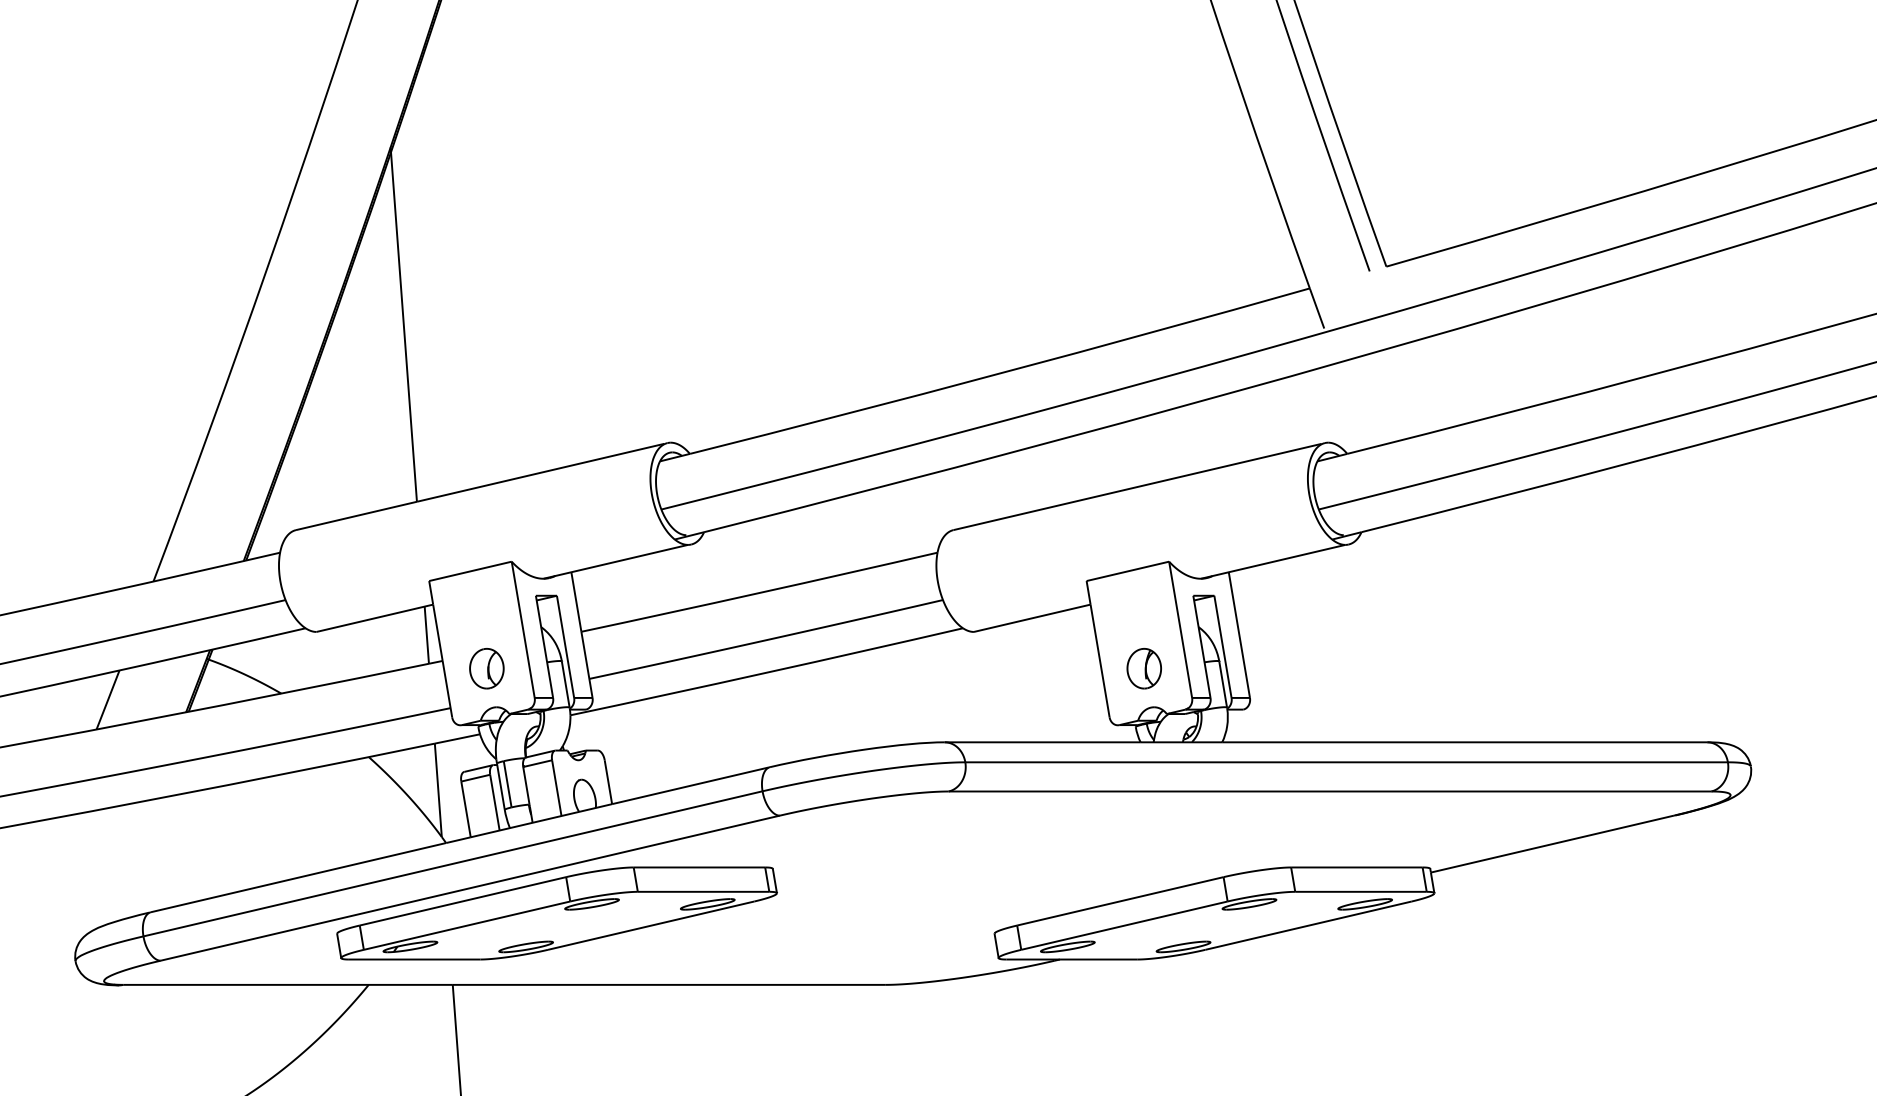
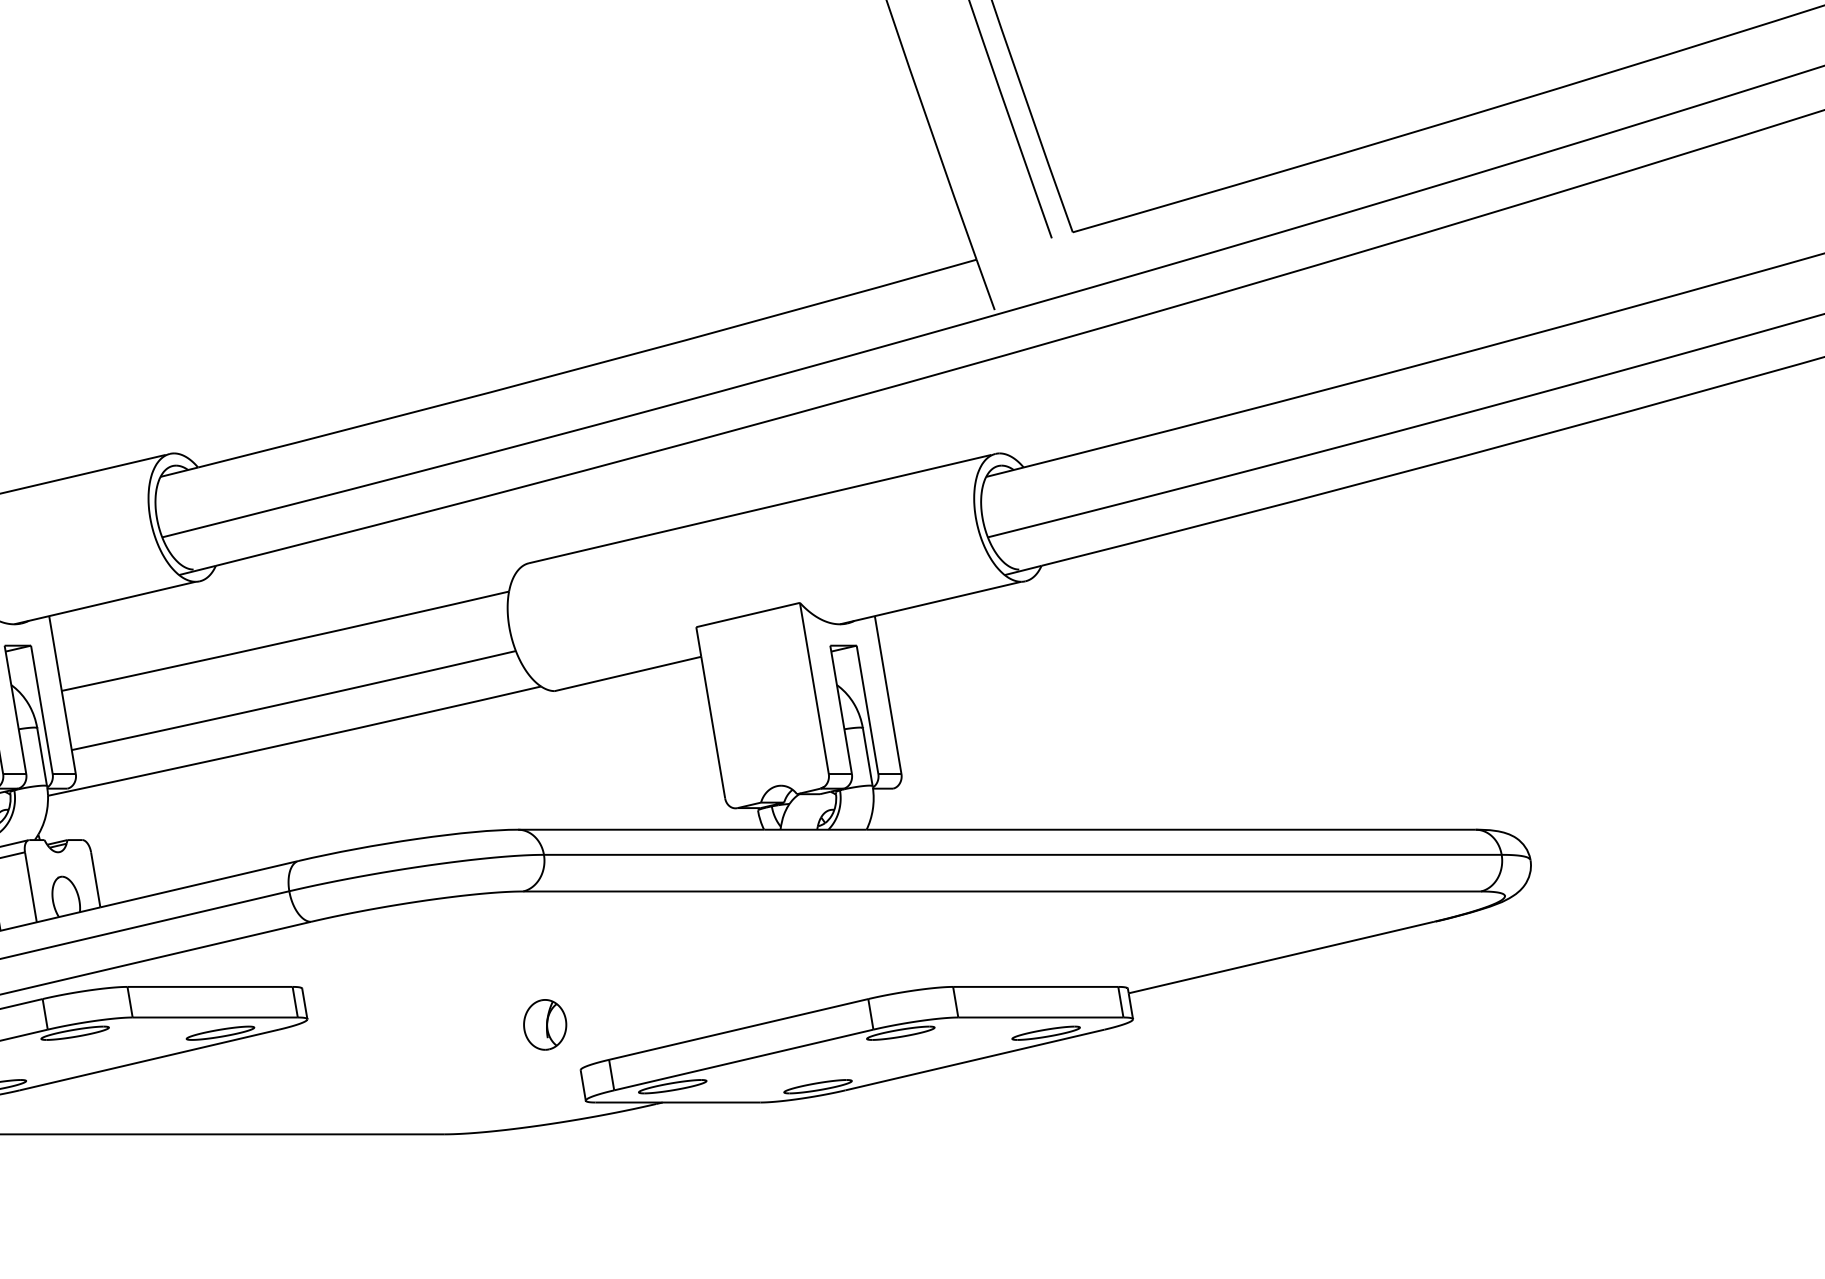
part: (1143, 668) -> (544, 1024), moved

